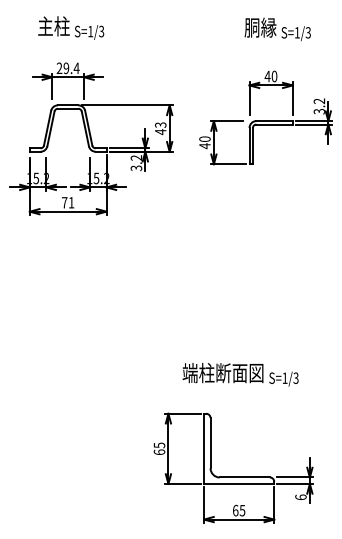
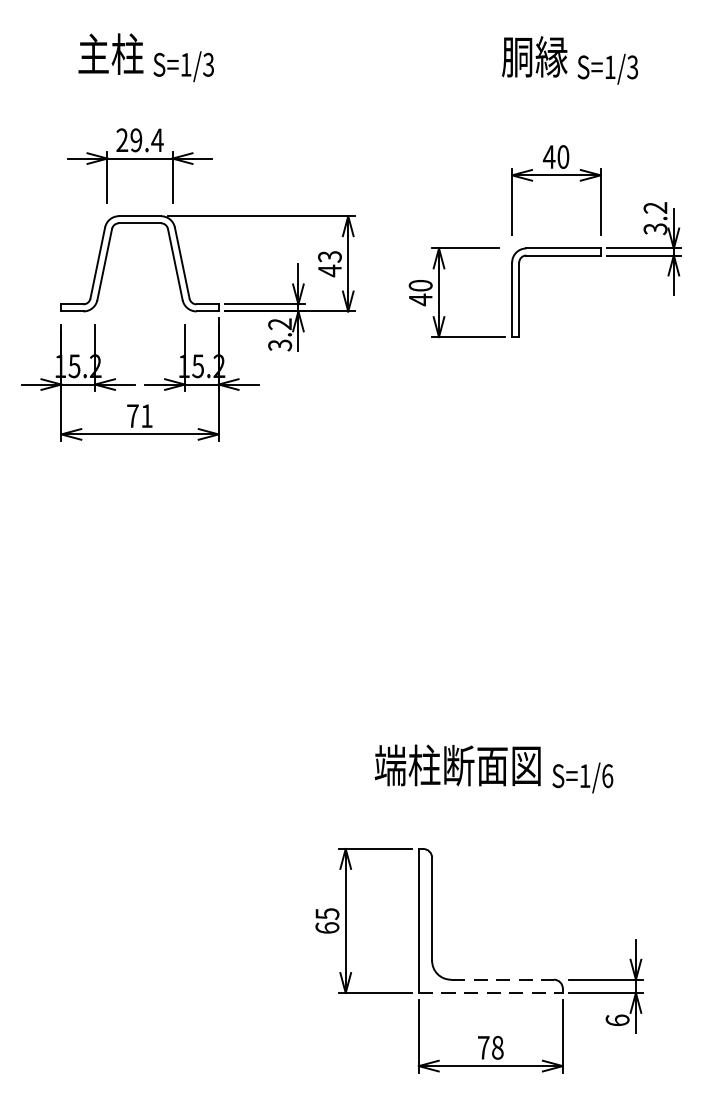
text: (295, 377) -> (606, 774), S=1/3 -> S=1/6
line: (245, 477) -> (503, 979), solid -> dashed
line: (239, 483) -> (491, 992), solid -> dashed
text: (239, 510) -> (491, 1047), 65 -> 78

